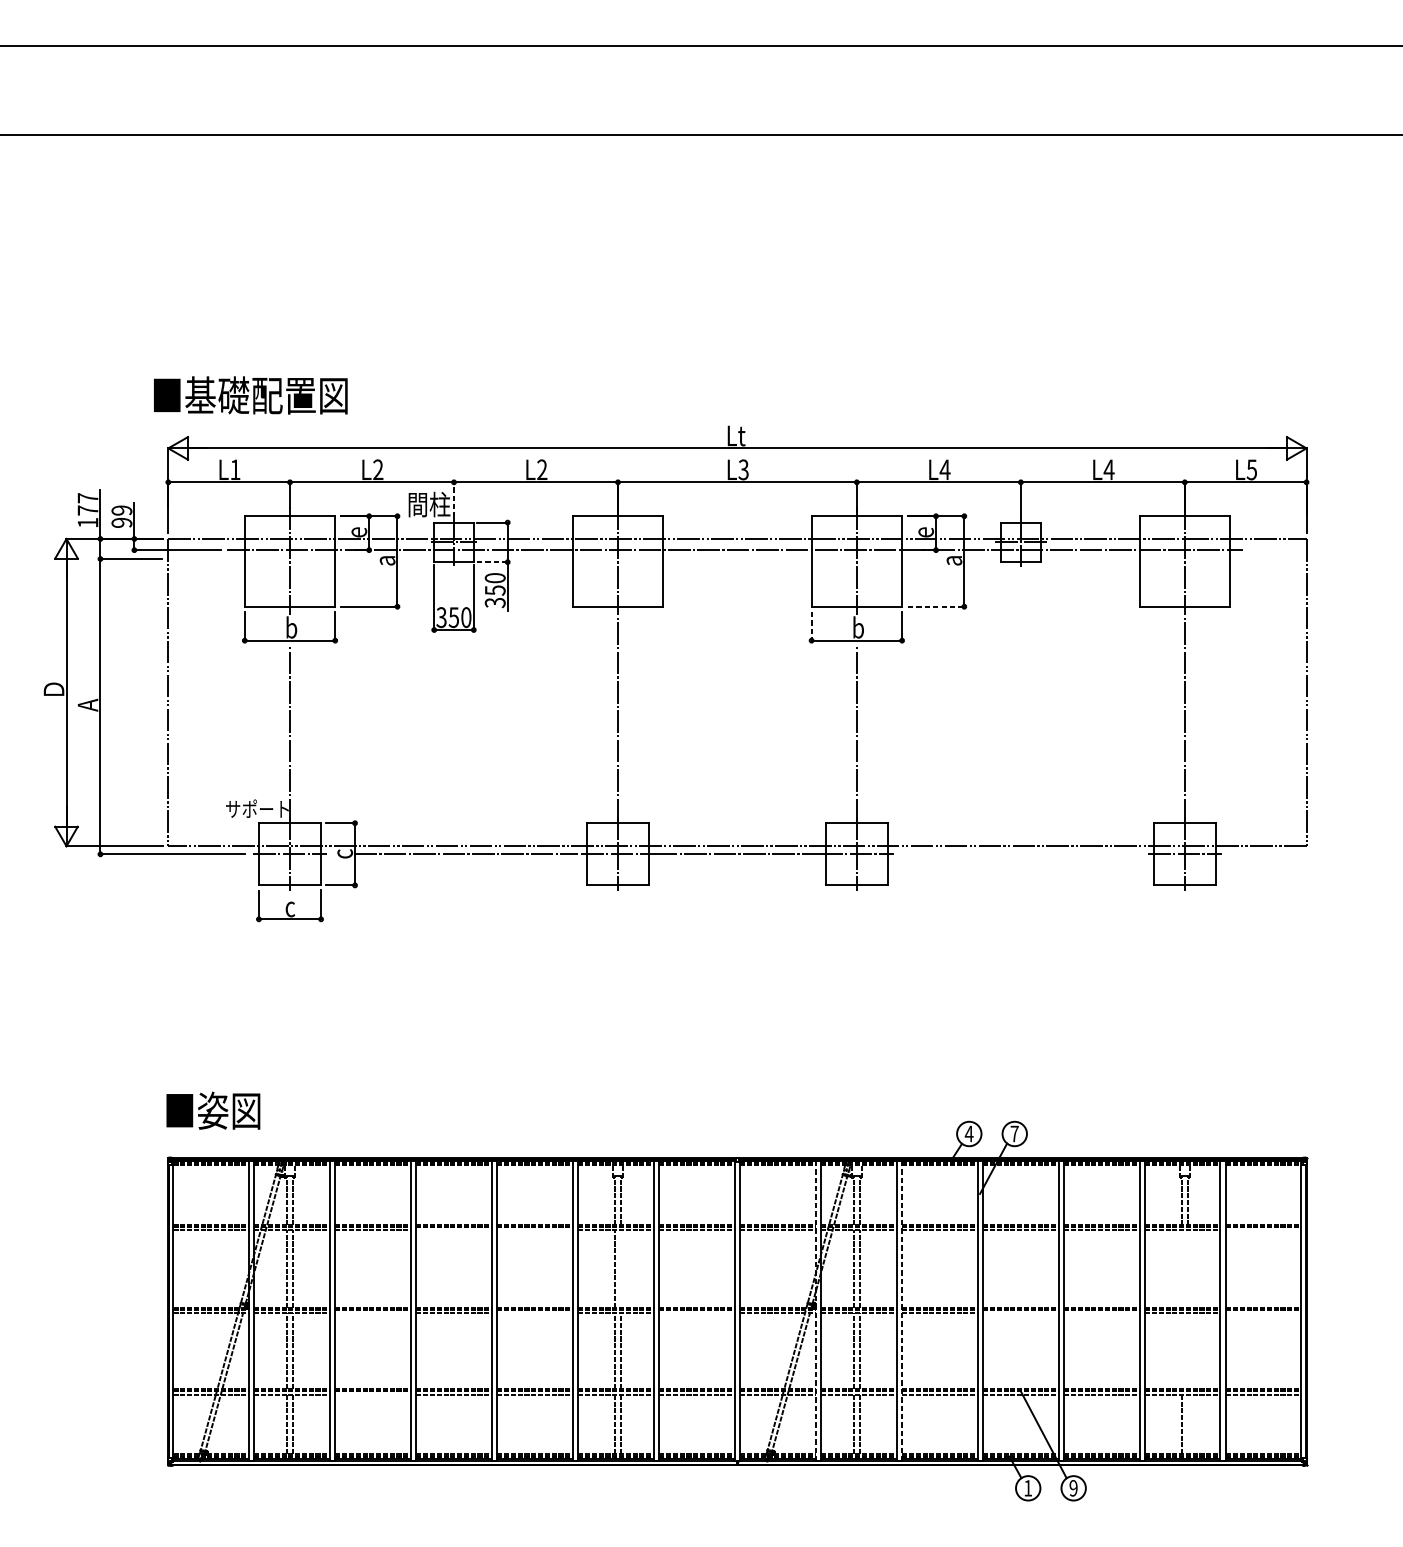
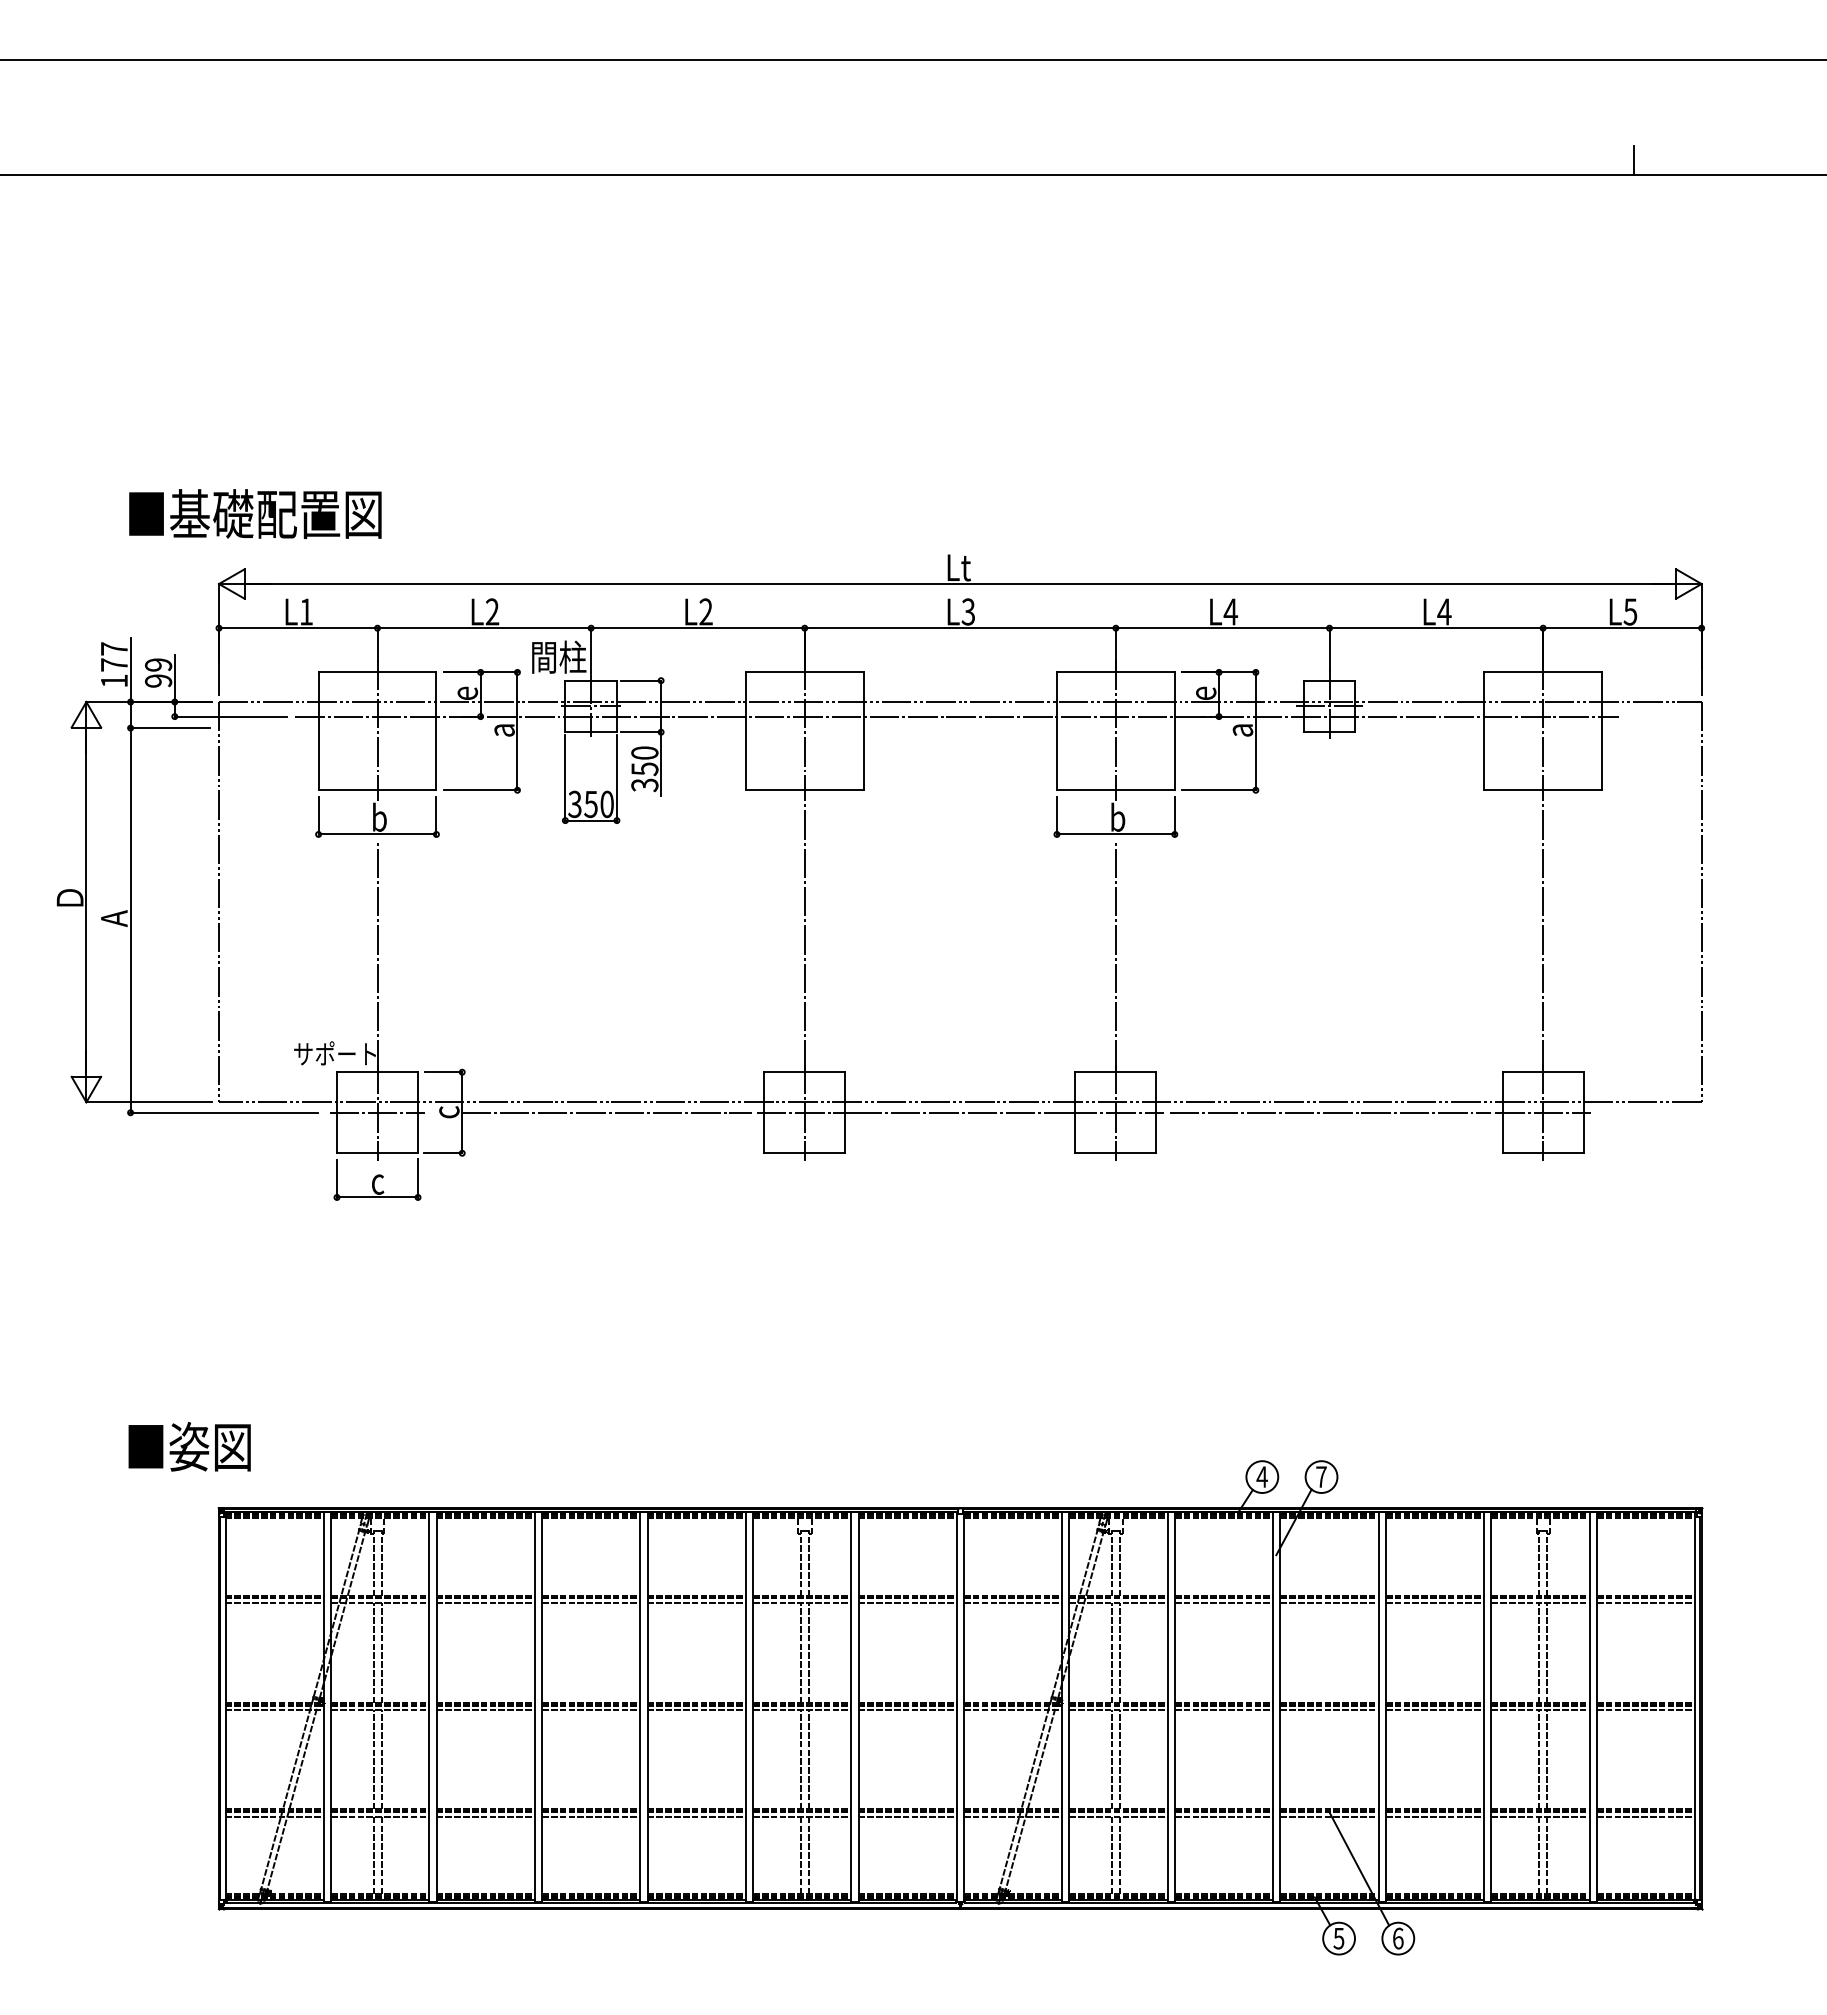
line: (1254, 123) -> (1633, 160), added
text: (250, 395) -> (255, 513), moved
line: (454, 499) -> (591, 650), dashed -> solid
line: (492, 562) -> (641, 732), dashed -> solid
line: (936, 606) -> (1219, 790), dashed -> solid
line: (811, 626) -> (1056, 815), dashed -> solid
line: (1020, 854) -> (1329, 1112), added
text: (213, 1110) -> (189, 1446), moved
line: (454, 1230) -> (591, 1602), added
line: (534, 1230) -> (696, 1602), added
line: (1263, 1230) -> (1645, 1602), added
line: (620, 1268) -> (808, 1652), added
line: (1182, 1268) -> (1539, 1652), added
line: (1188, 1268) -> (1547, 1652), added
line: (815, 1310) -> (1062, 1707), dashed -> solid
line: (901, 1310) -> (1174, 1707), dashed -> solid
line: (372, 1313) -> (485, 1710), added
line: (534, 1313) -> (696, 1710), added
line: (696, 1313) -> (907, 1710), added
line: (1020, 1313) -> (1329, 1710), added
line: (1101, 1313) -> (1434, 1710), added
line: (1263, 1313) -> (1645, 1710), added
line: (1182, 1350) -> (1539, 1759), added
line: (1188, 1350) -> (1547, 1759), added
line: (372, 1394) -> (485, 1816), added
line: (1188, 1424) -> (1547, 1855), added
text: (1027, 1488) -> (1338, 1938), 1 -> 5
text: (1073, 1488) -> (1398, 1938), 9 -> 6

